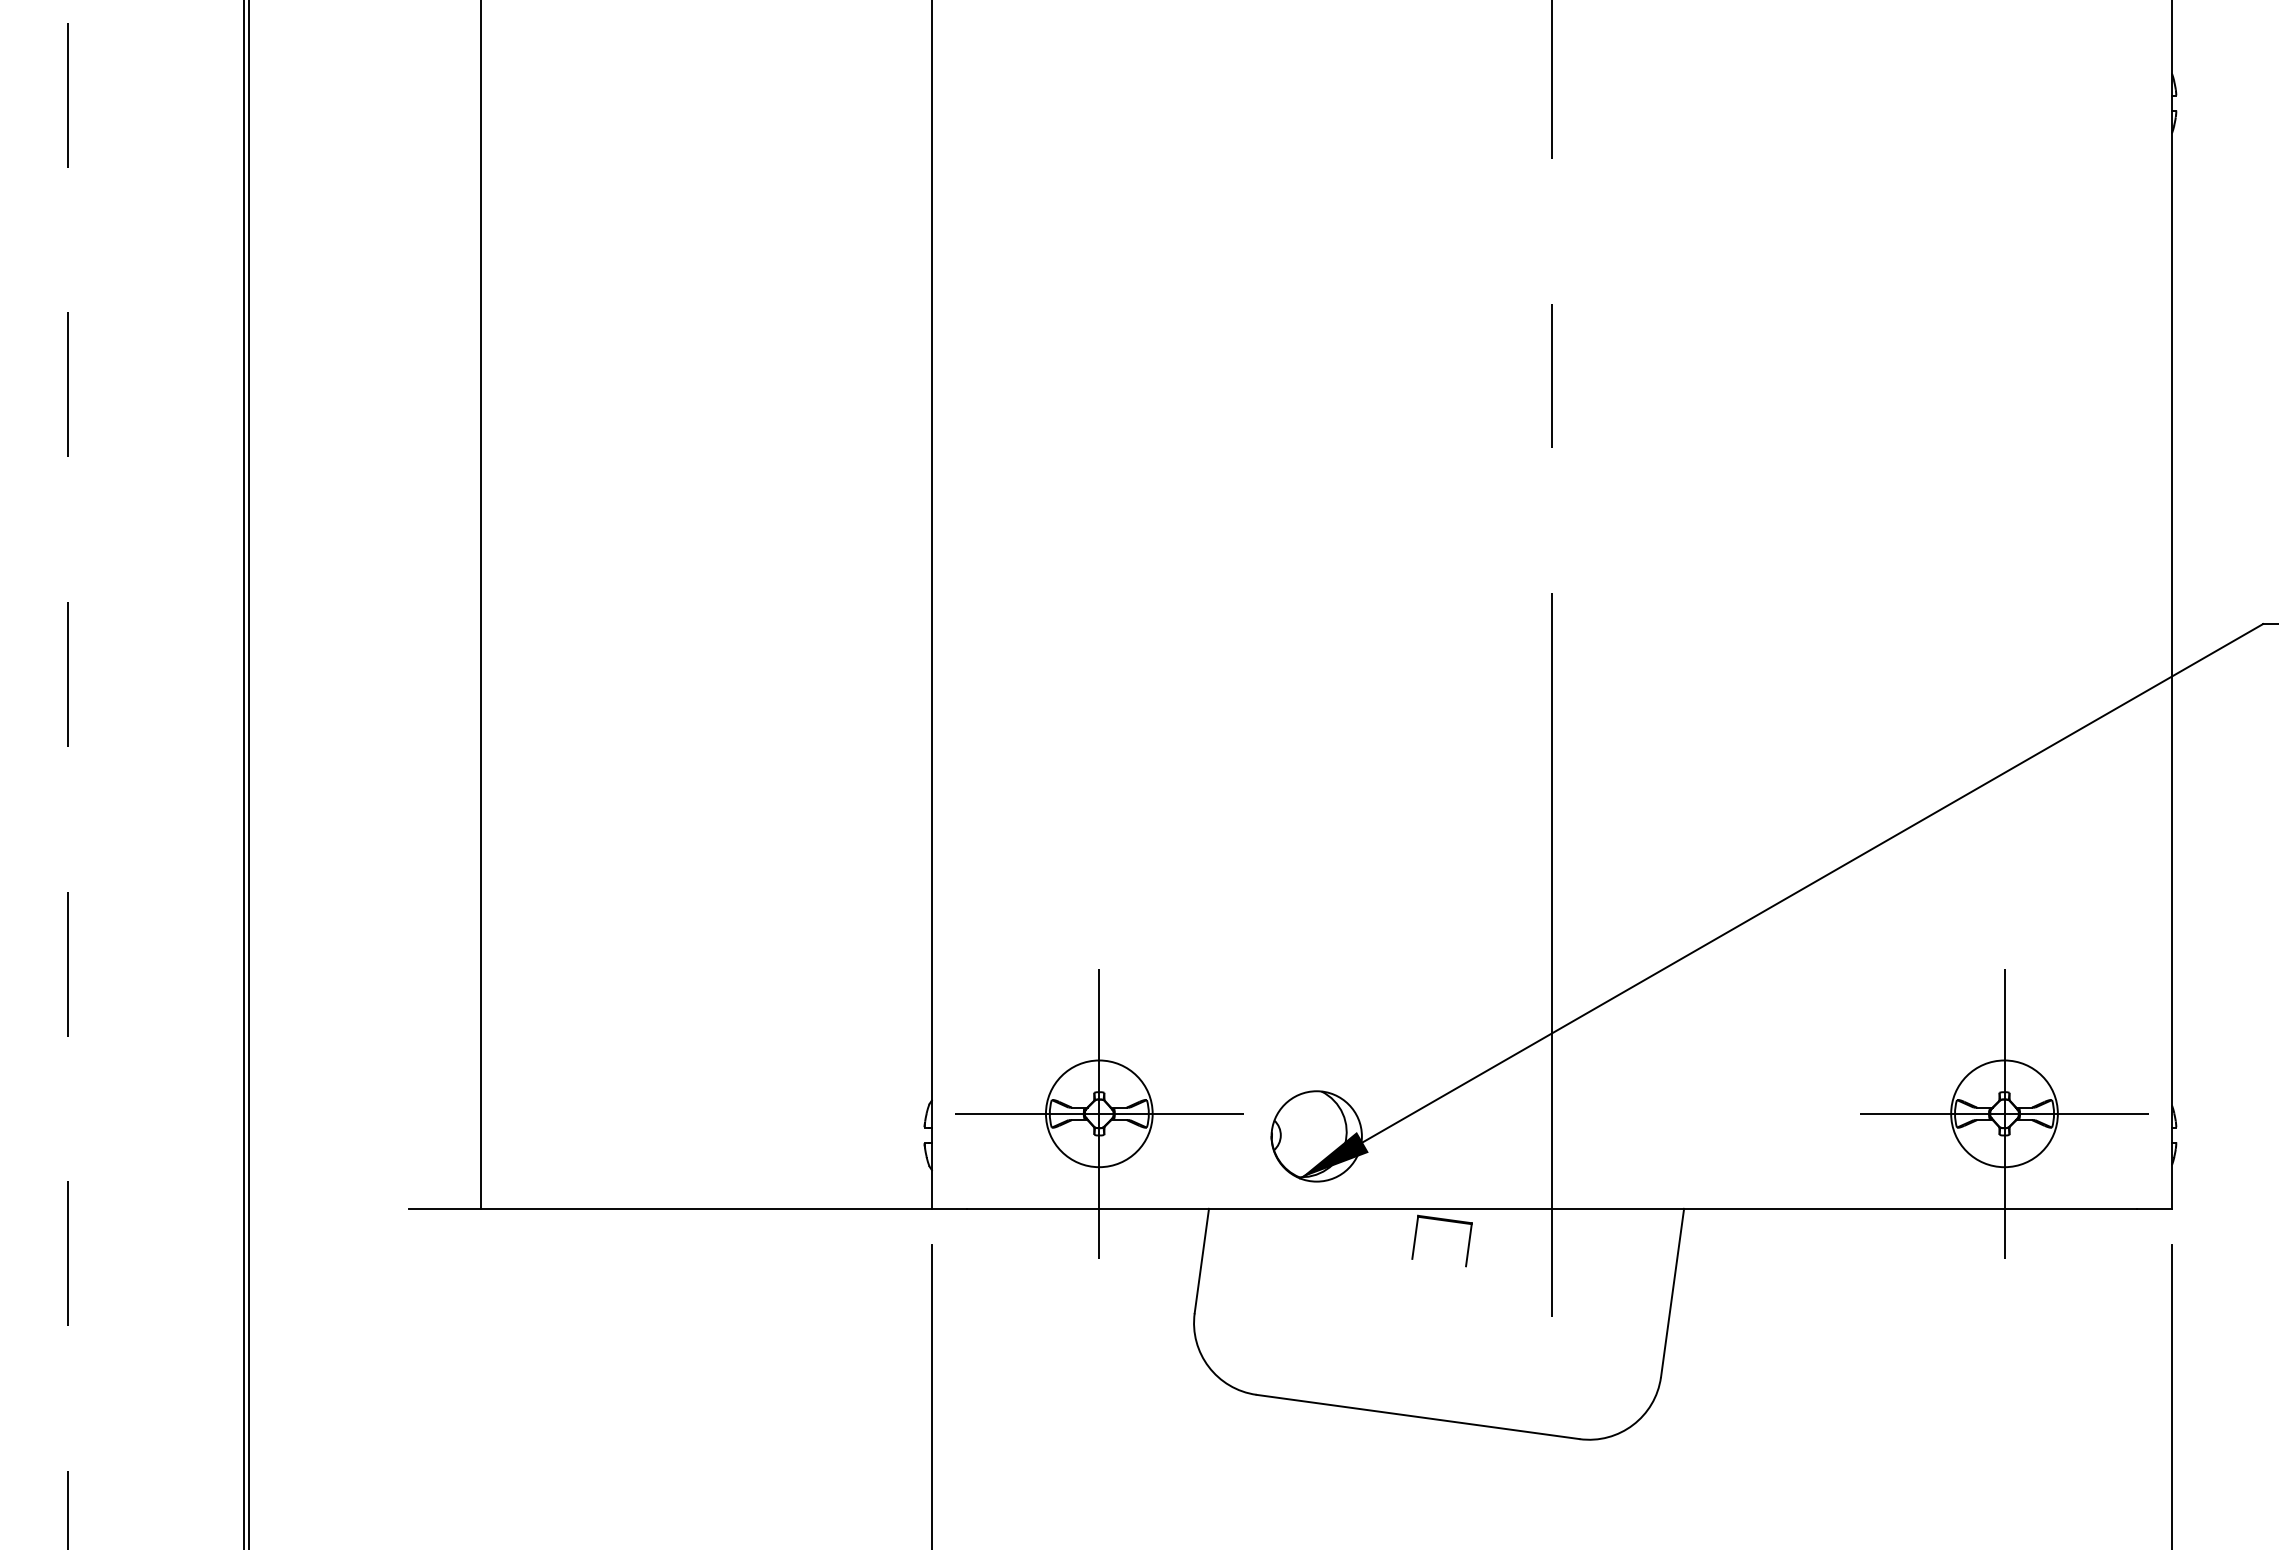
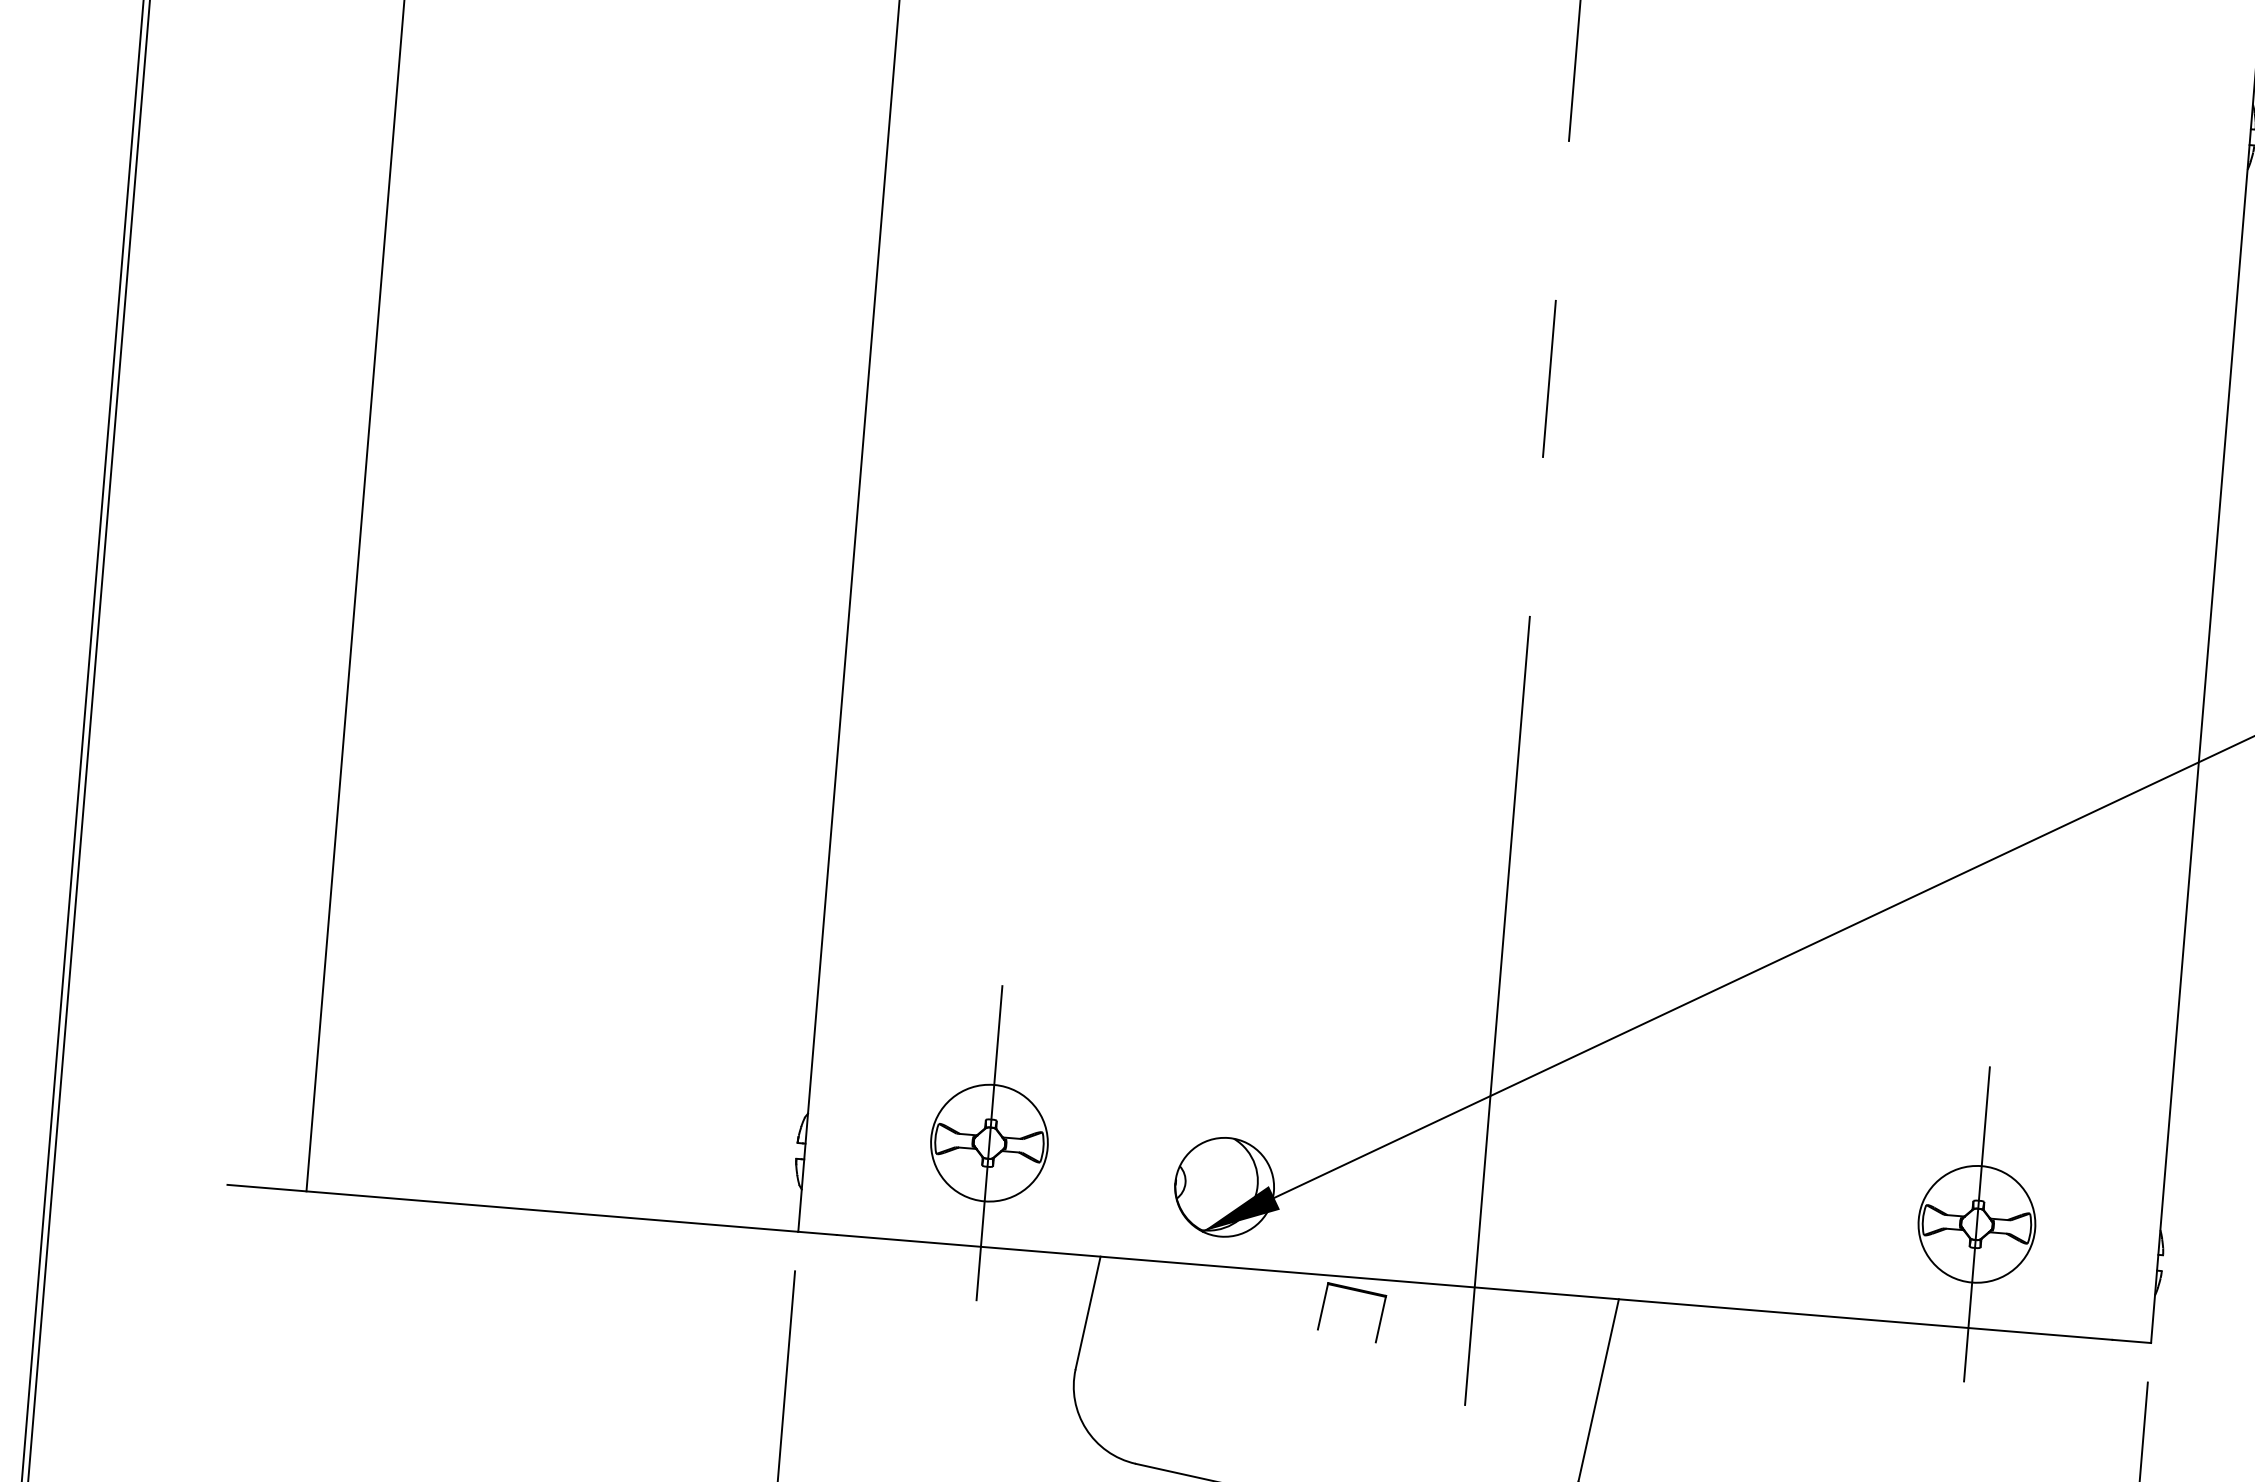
line: (1099, 1113) -> (989, 1142), removed
line: (2004, 1113) -> (1976, 1223), removed

